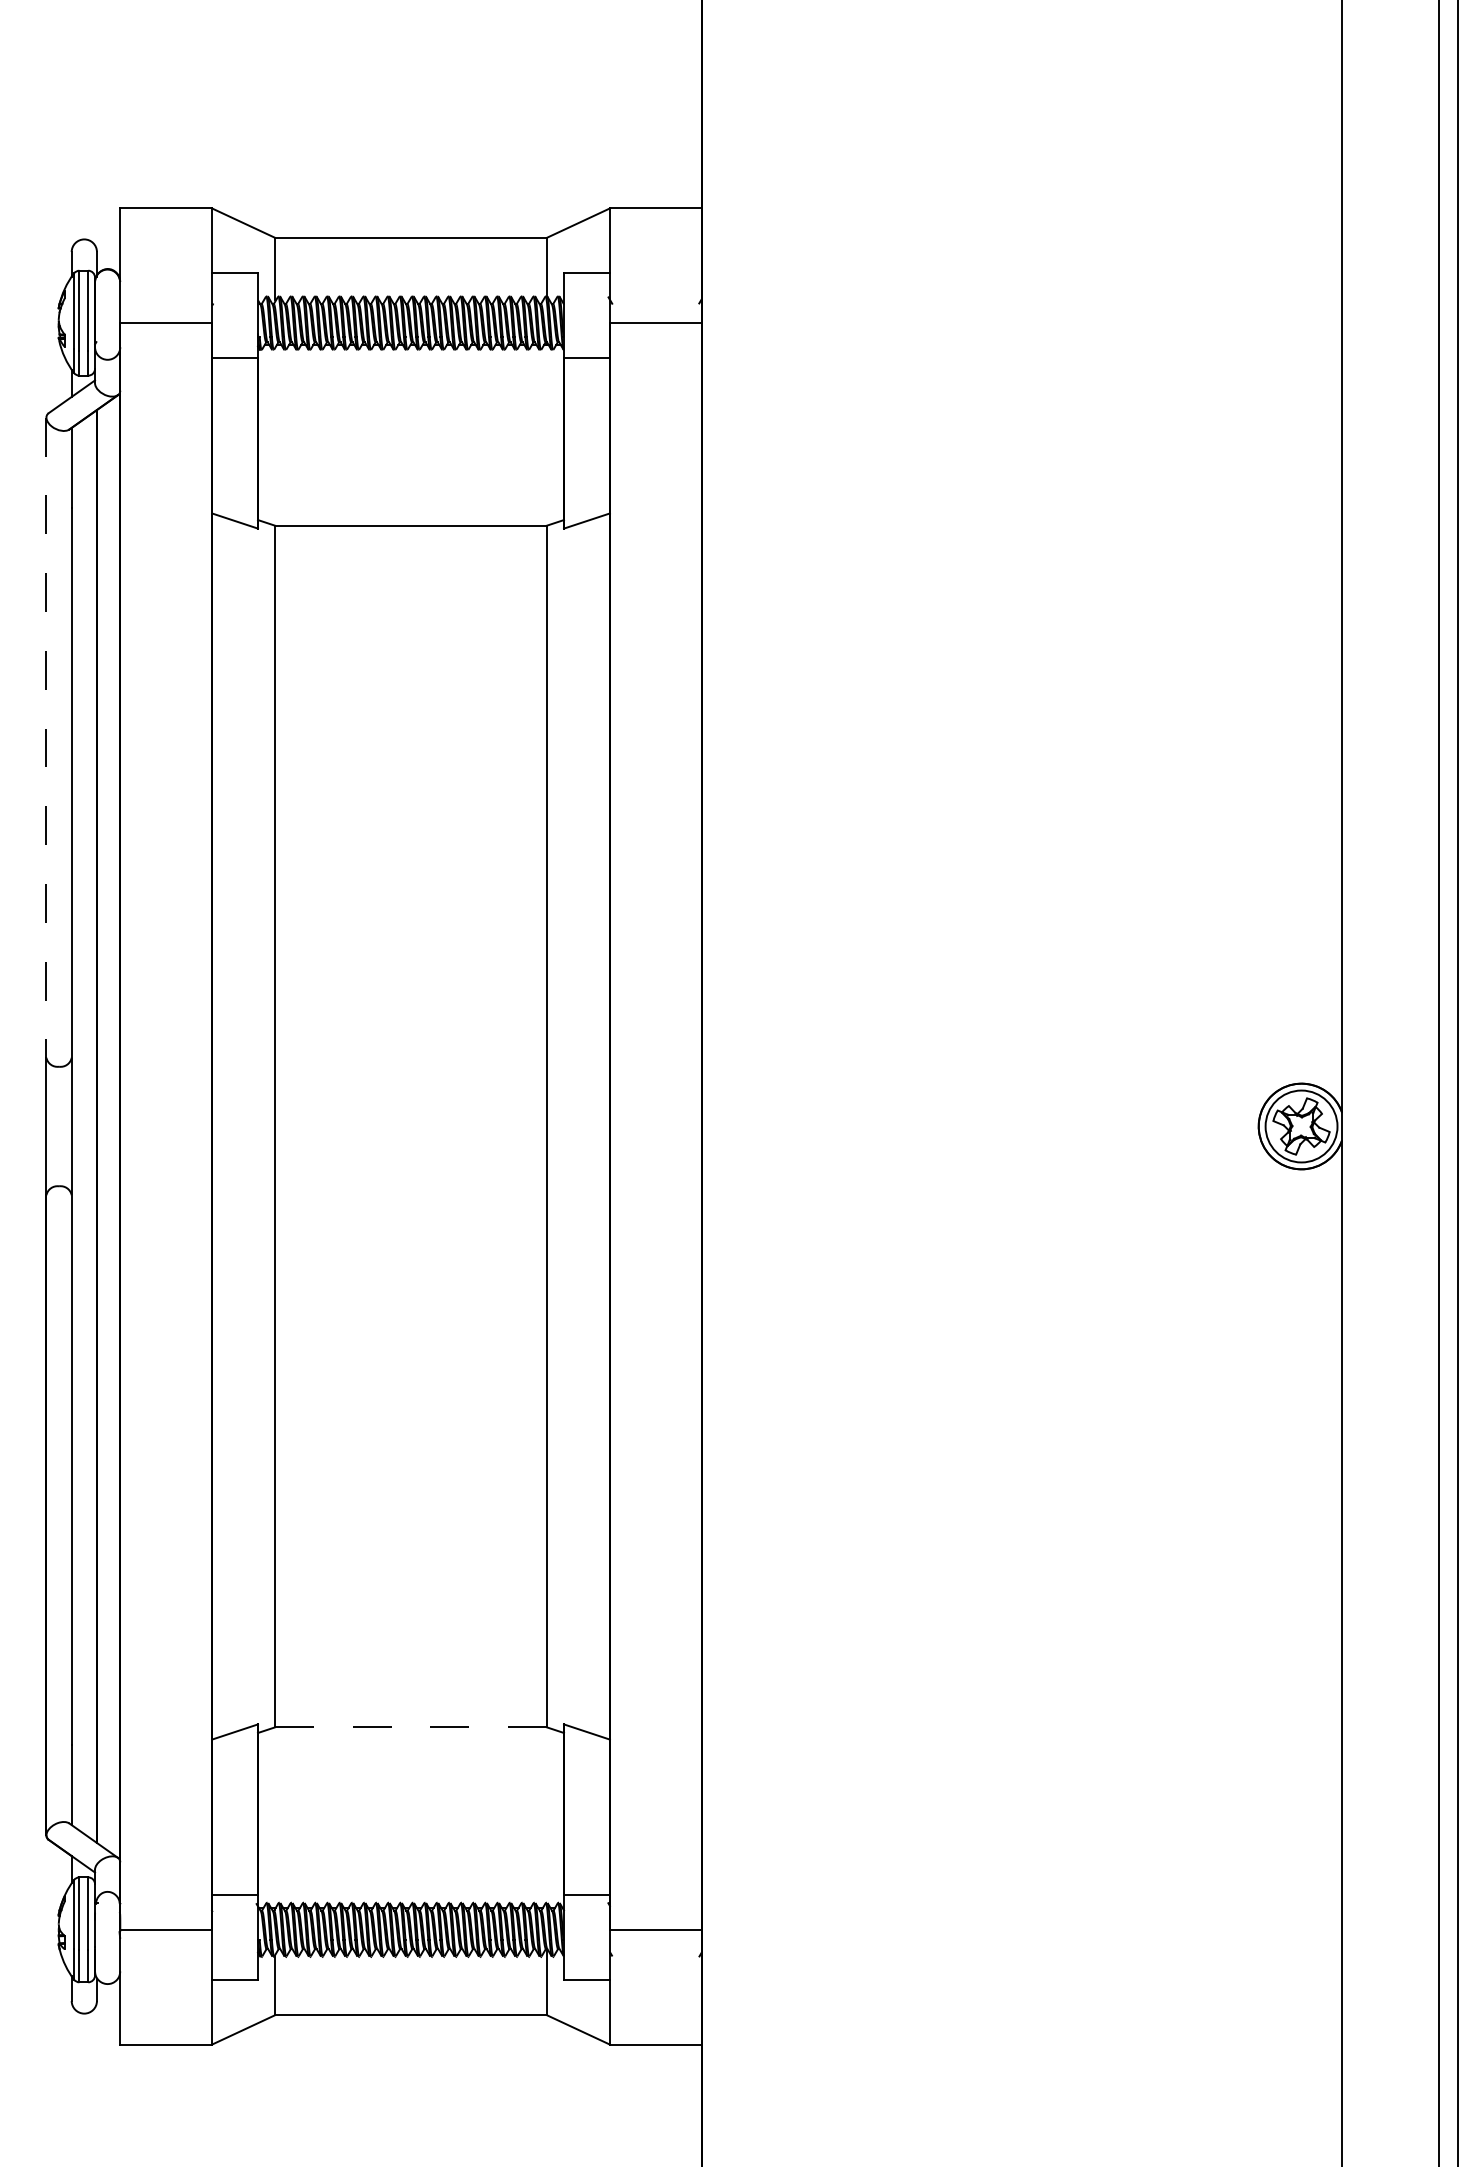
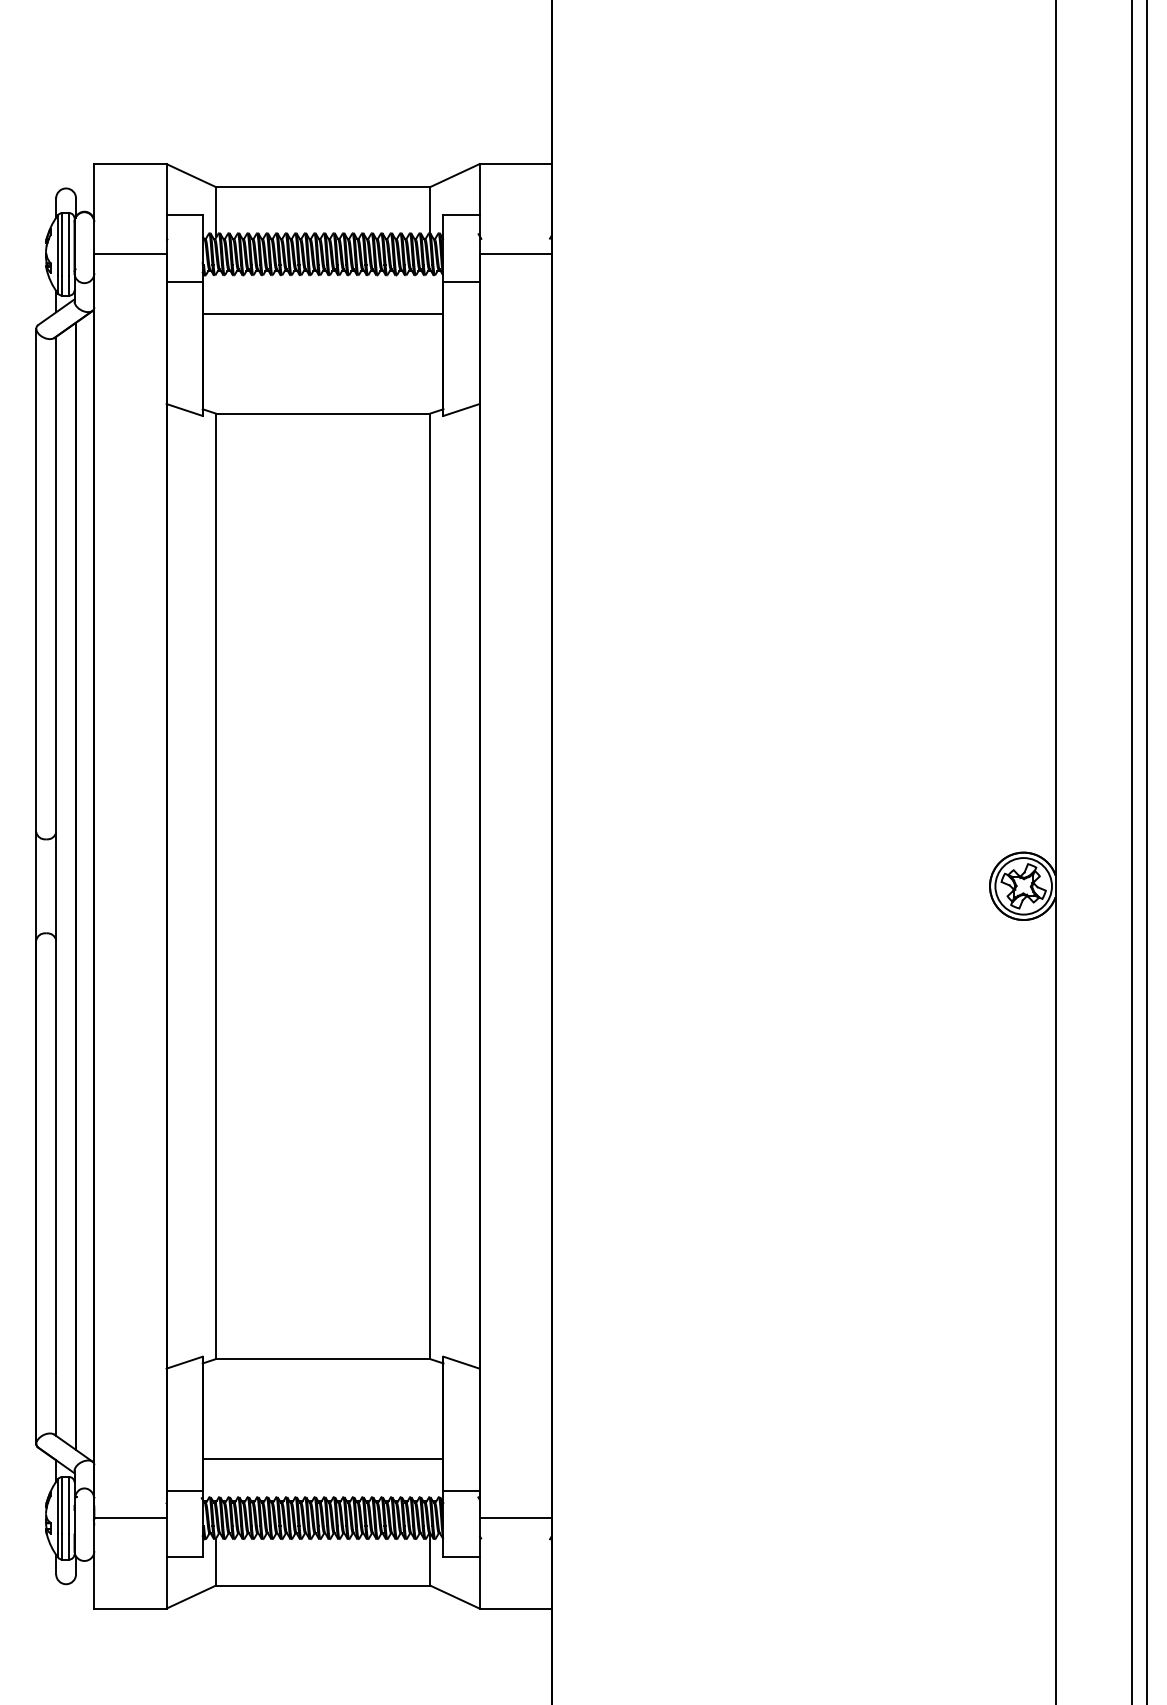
line: (411, 398) -> (323, 313), added
line: (46, 738) -> (36, 581), dashed -> solid
line: (411, 1727) -> (323, 1359), dashed -> solid
line: (411, 1854) -> (323, 1459), added

